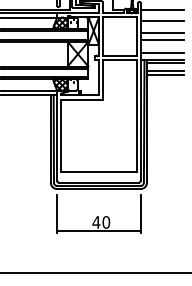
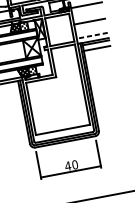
line: (161, 20) -> (87, 12), removed
line: (161, 40) -> (90, 27), removed
line: (162, 52) -> (92, 35), solid -> dashed
line: (165, 74) -> (97, 50), removed

